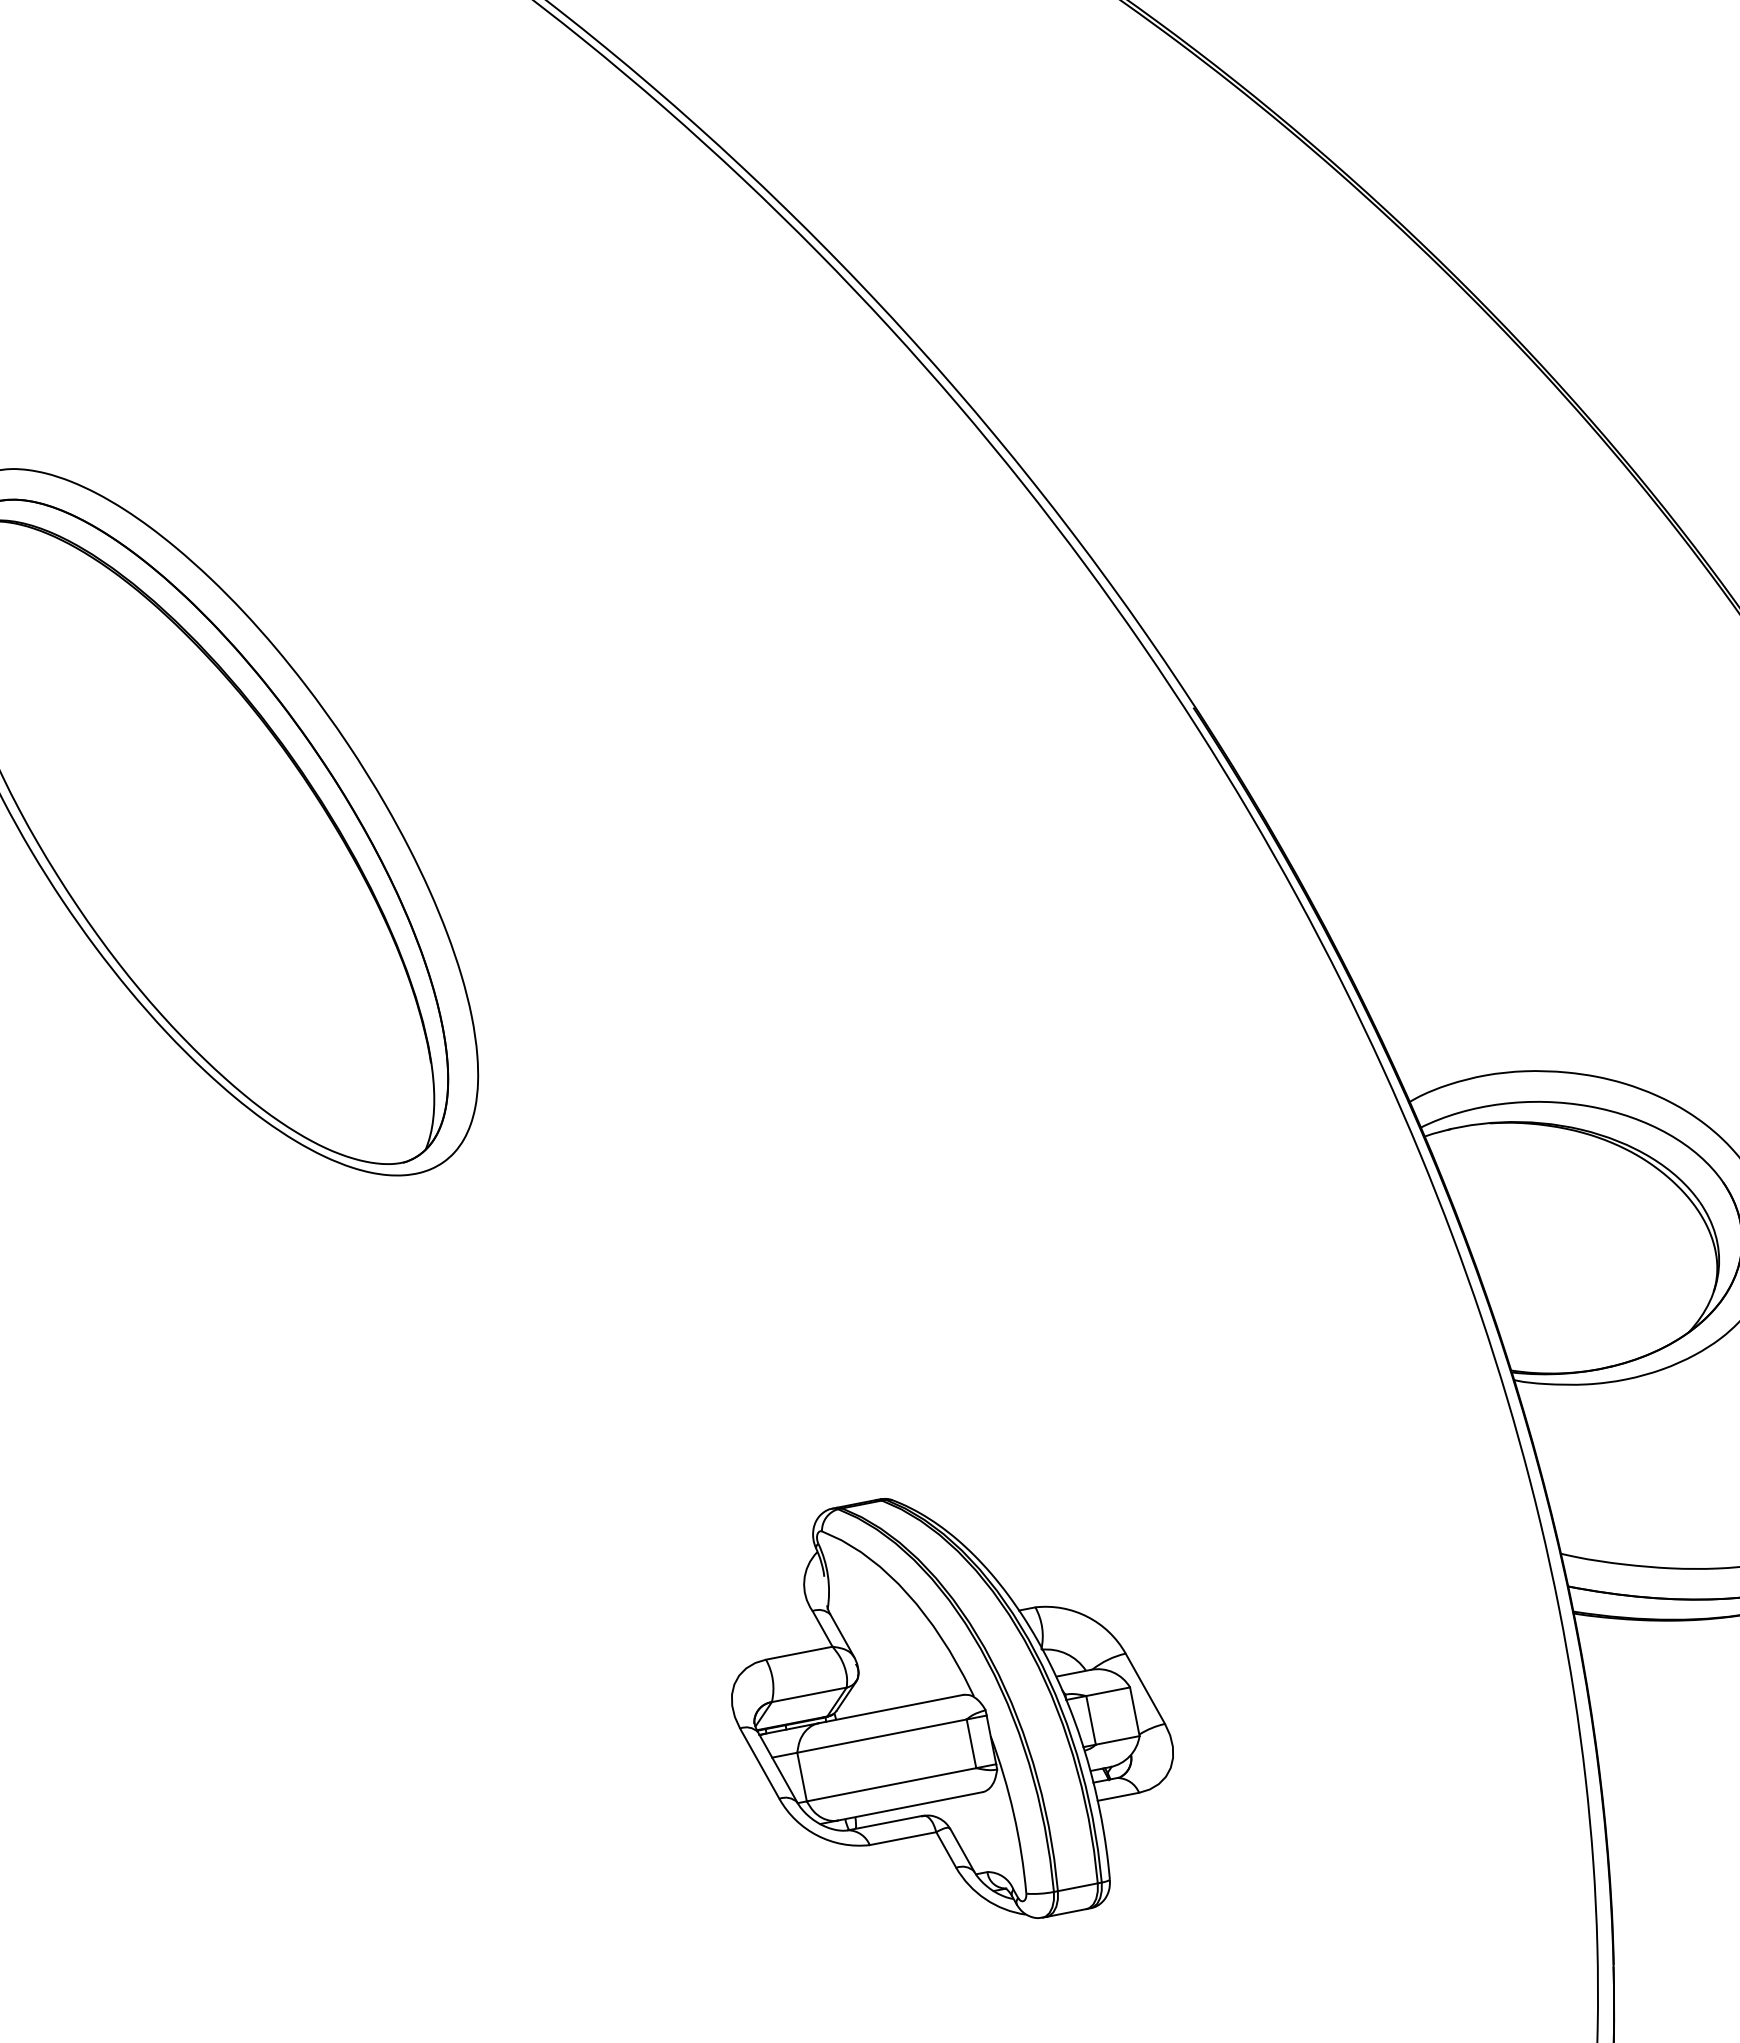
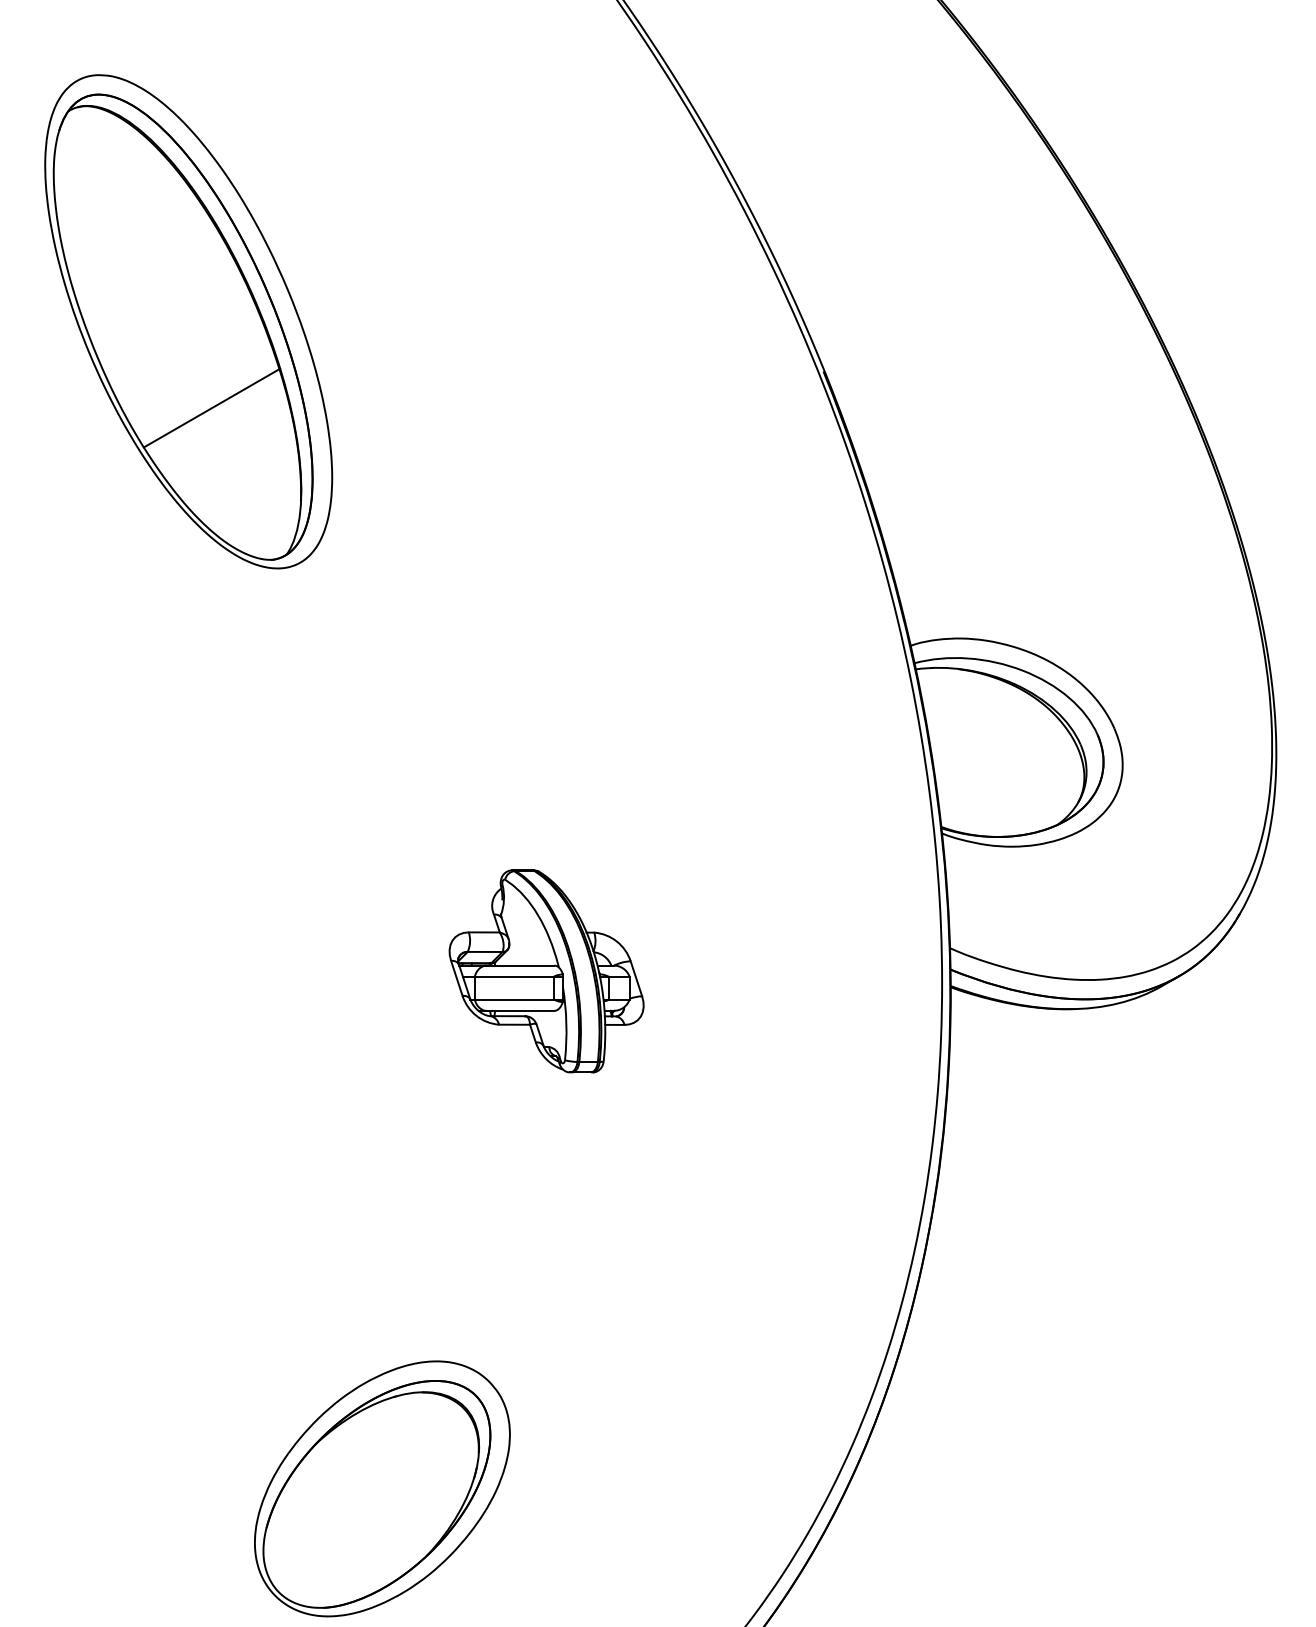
line: (265, 946) -> (211, 407), added
part: (949, 1710) -> (546, 971), size x0.71

